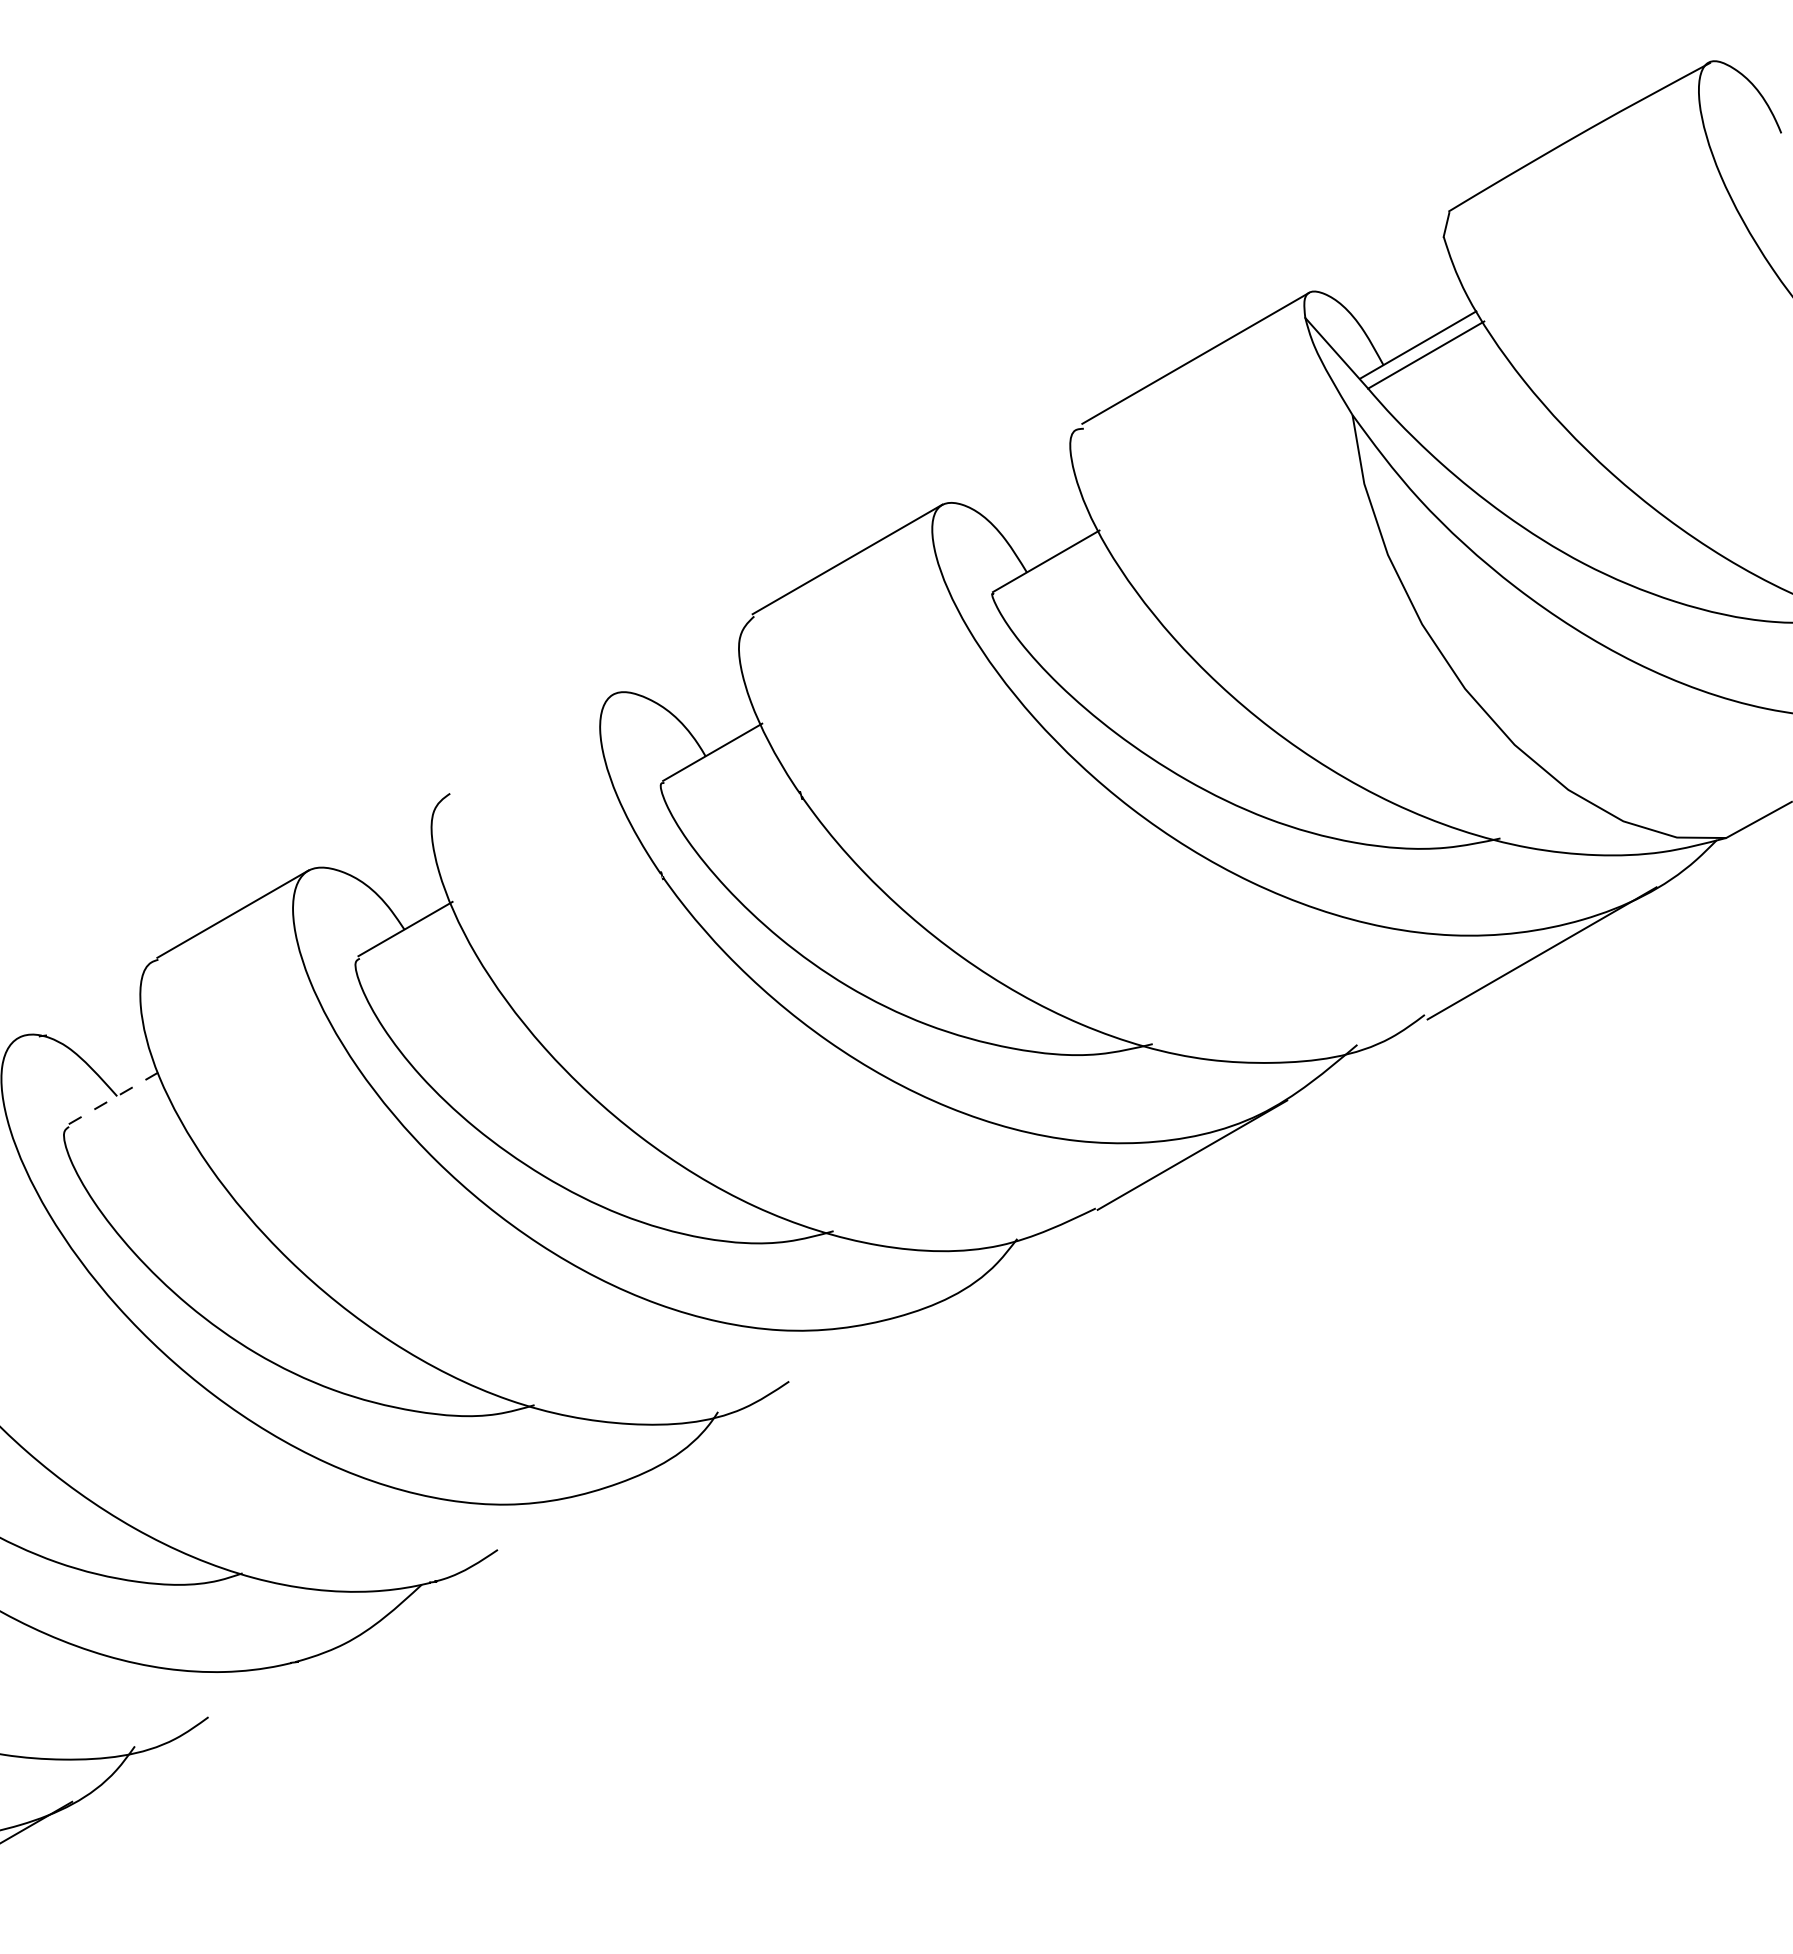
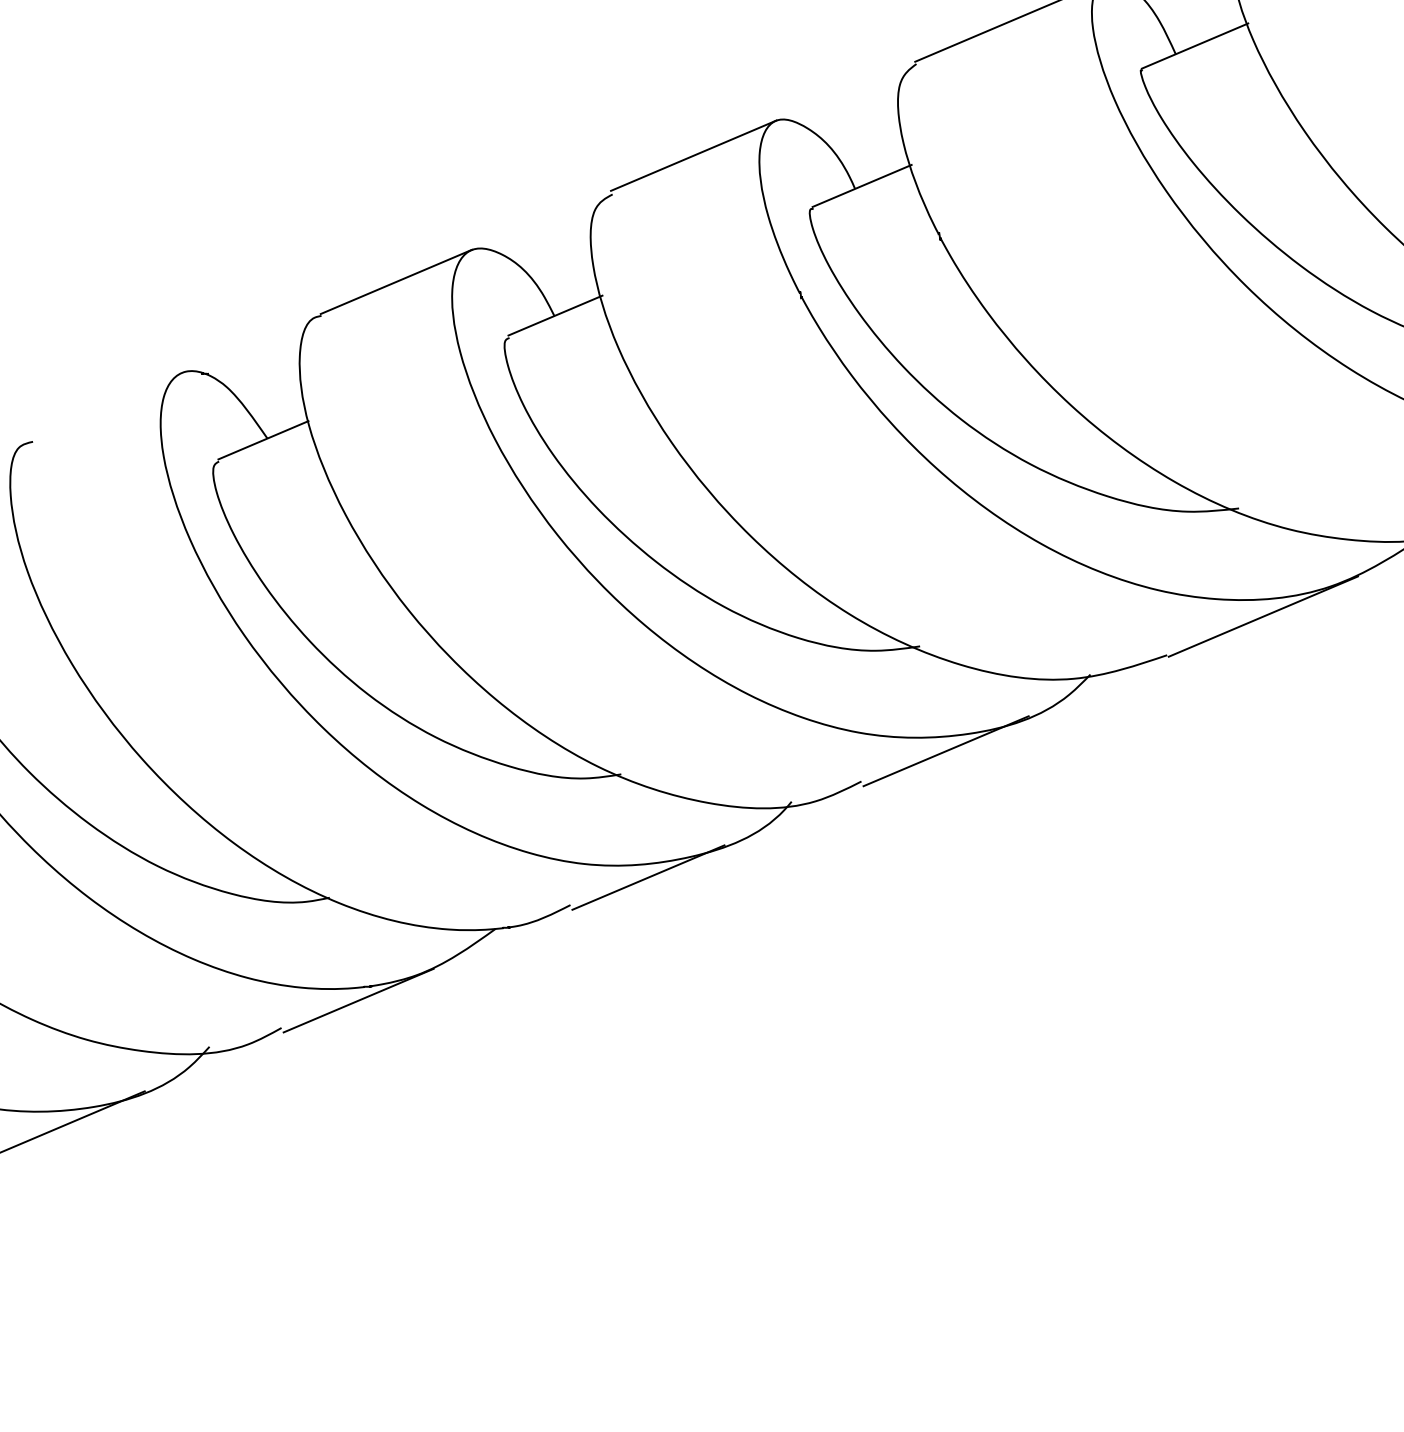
line: (530, 742) -> (693, 155), added
line: (112, 1098) -> (262, 440), dashed -> solid
line: (874, 1338) -> (945, 751), added
line: (576, 1510) -> (648, 877), added
line: (286, 1677) -> (358, 999), added

